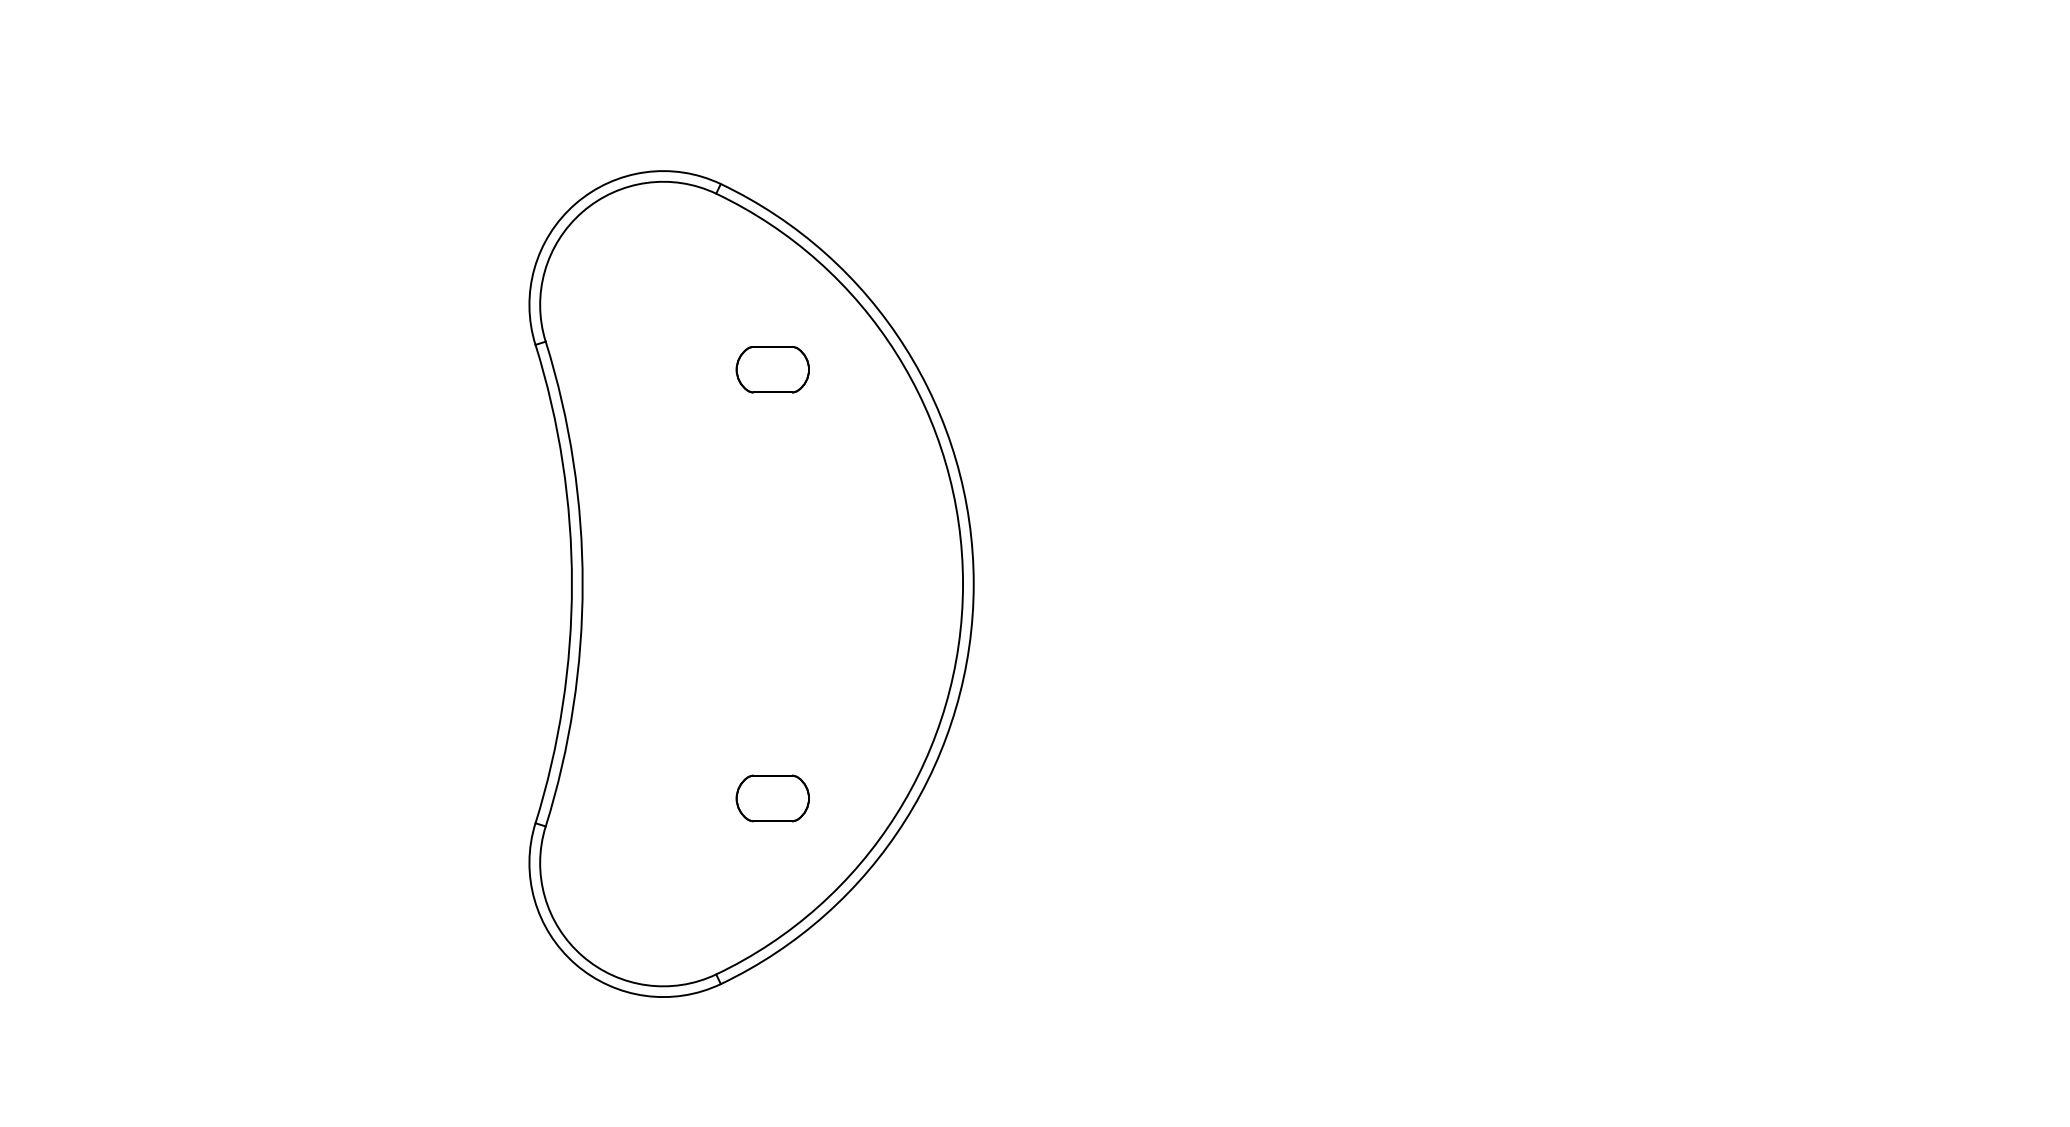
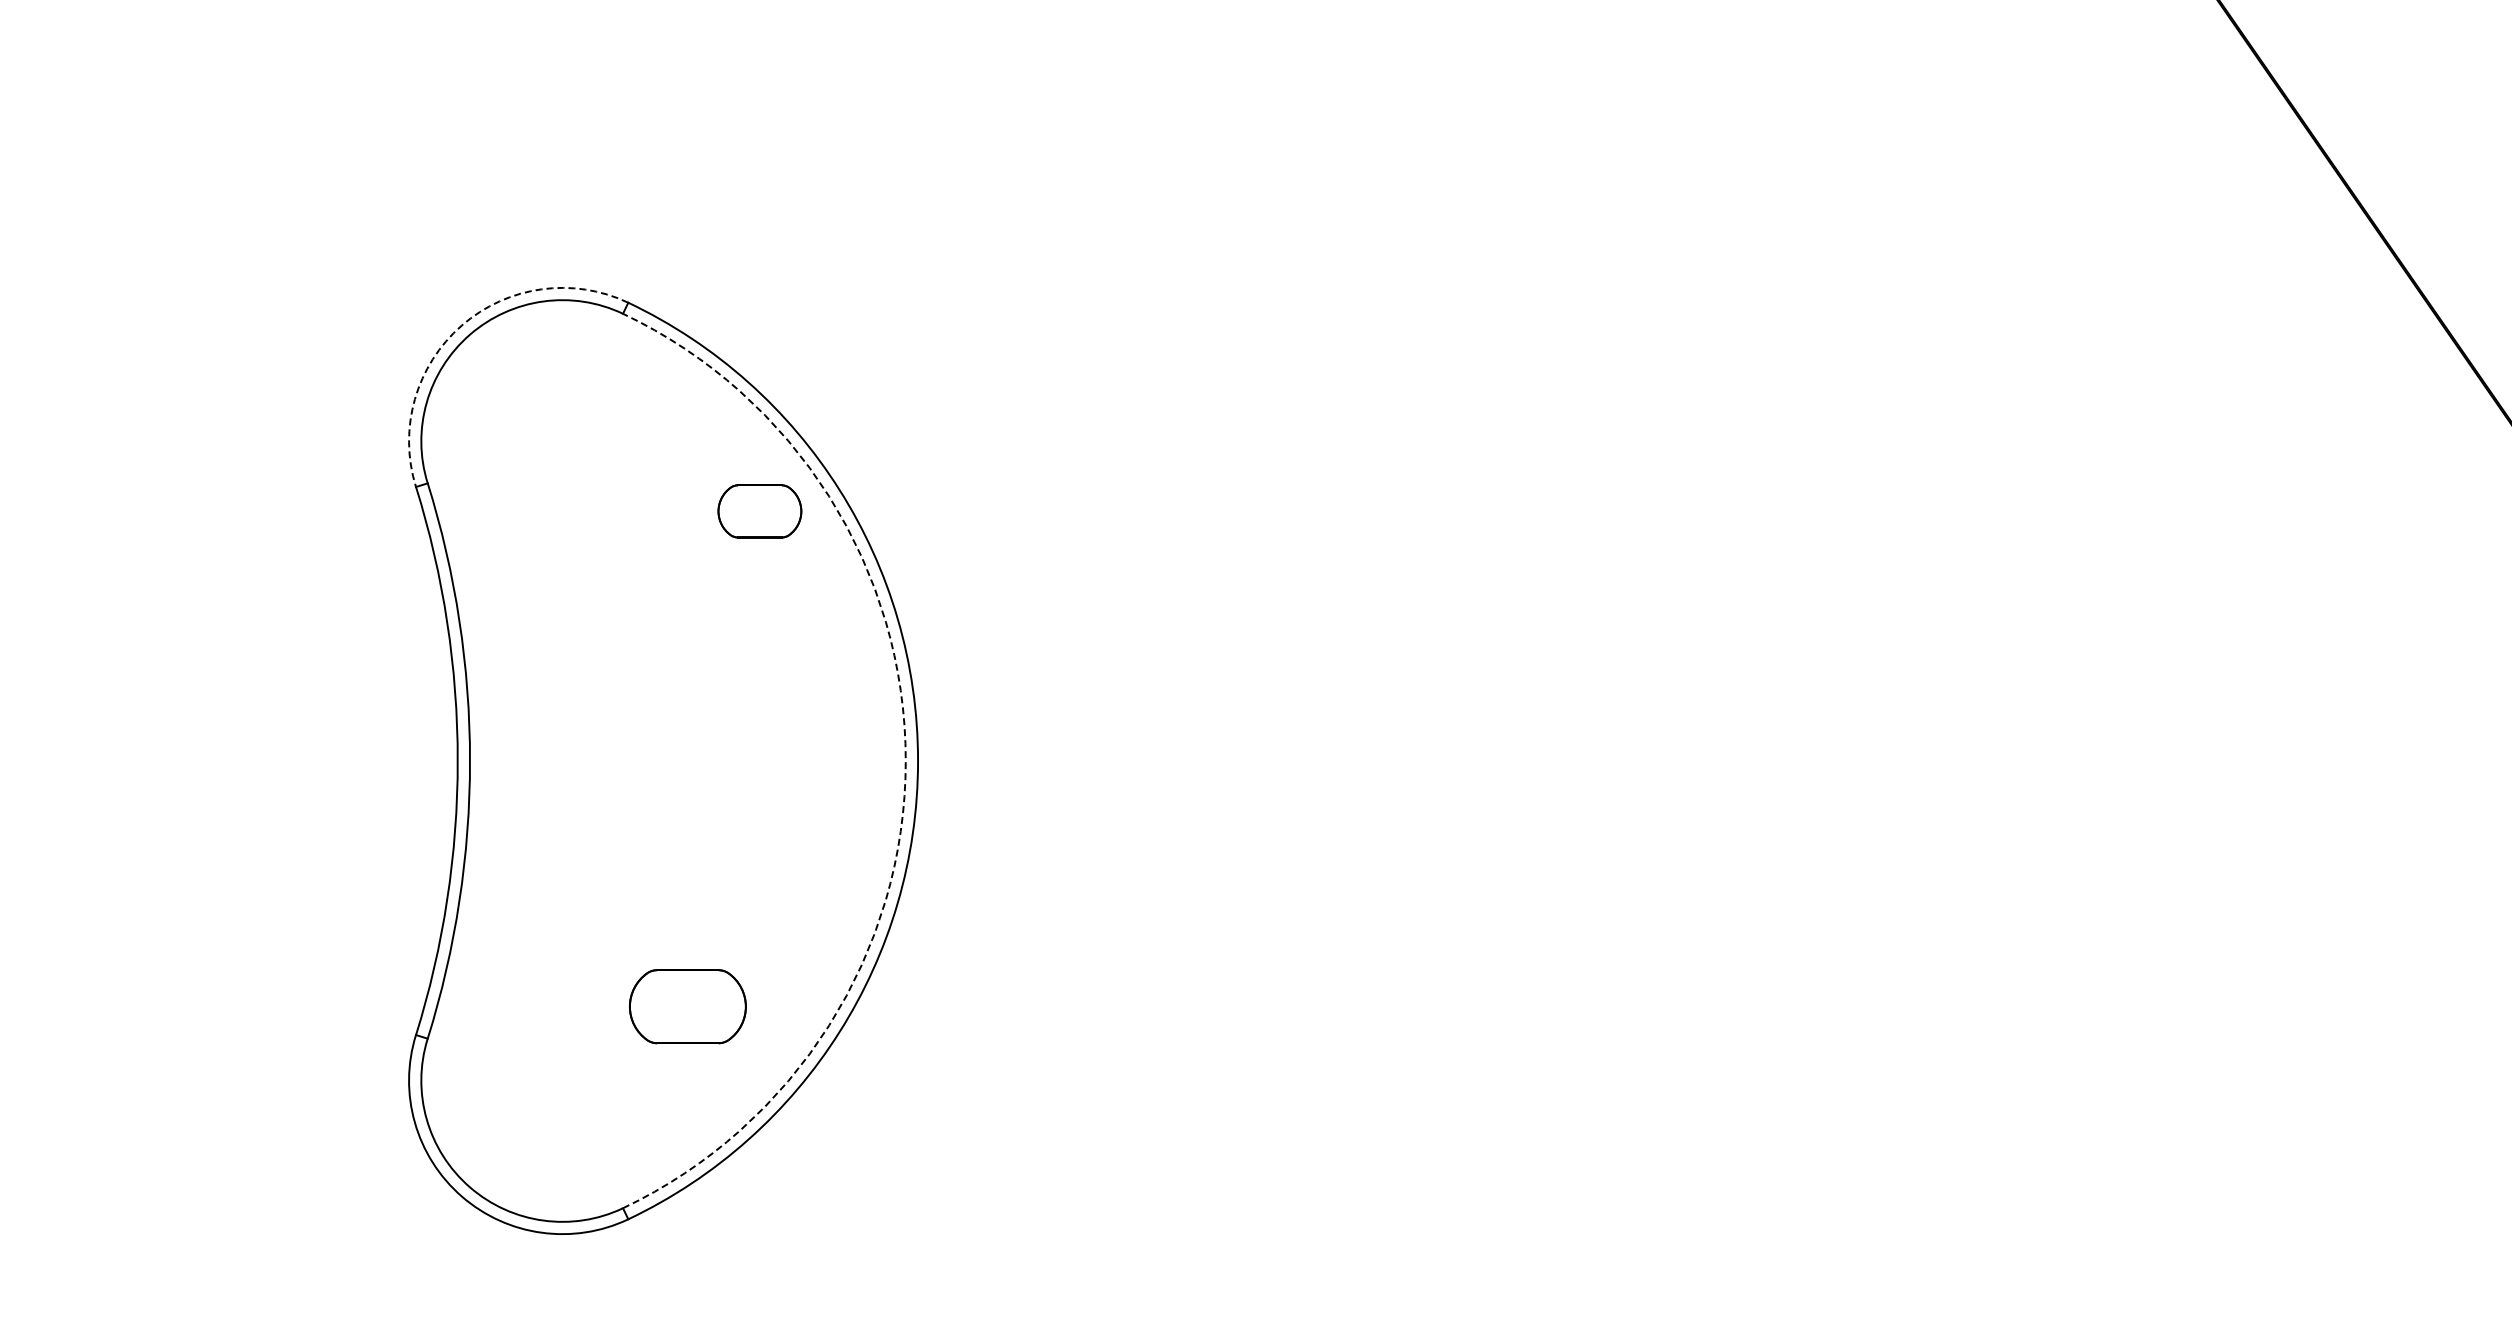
arc: (575, 203) -> (461, 325), solid -> dashed
part: (772, 369) -> (759, 511), moved
arc: (962, 584) -> (905, 761), solid -> dashed
part: (772, 798) -> (687, 1006), size x1.4

